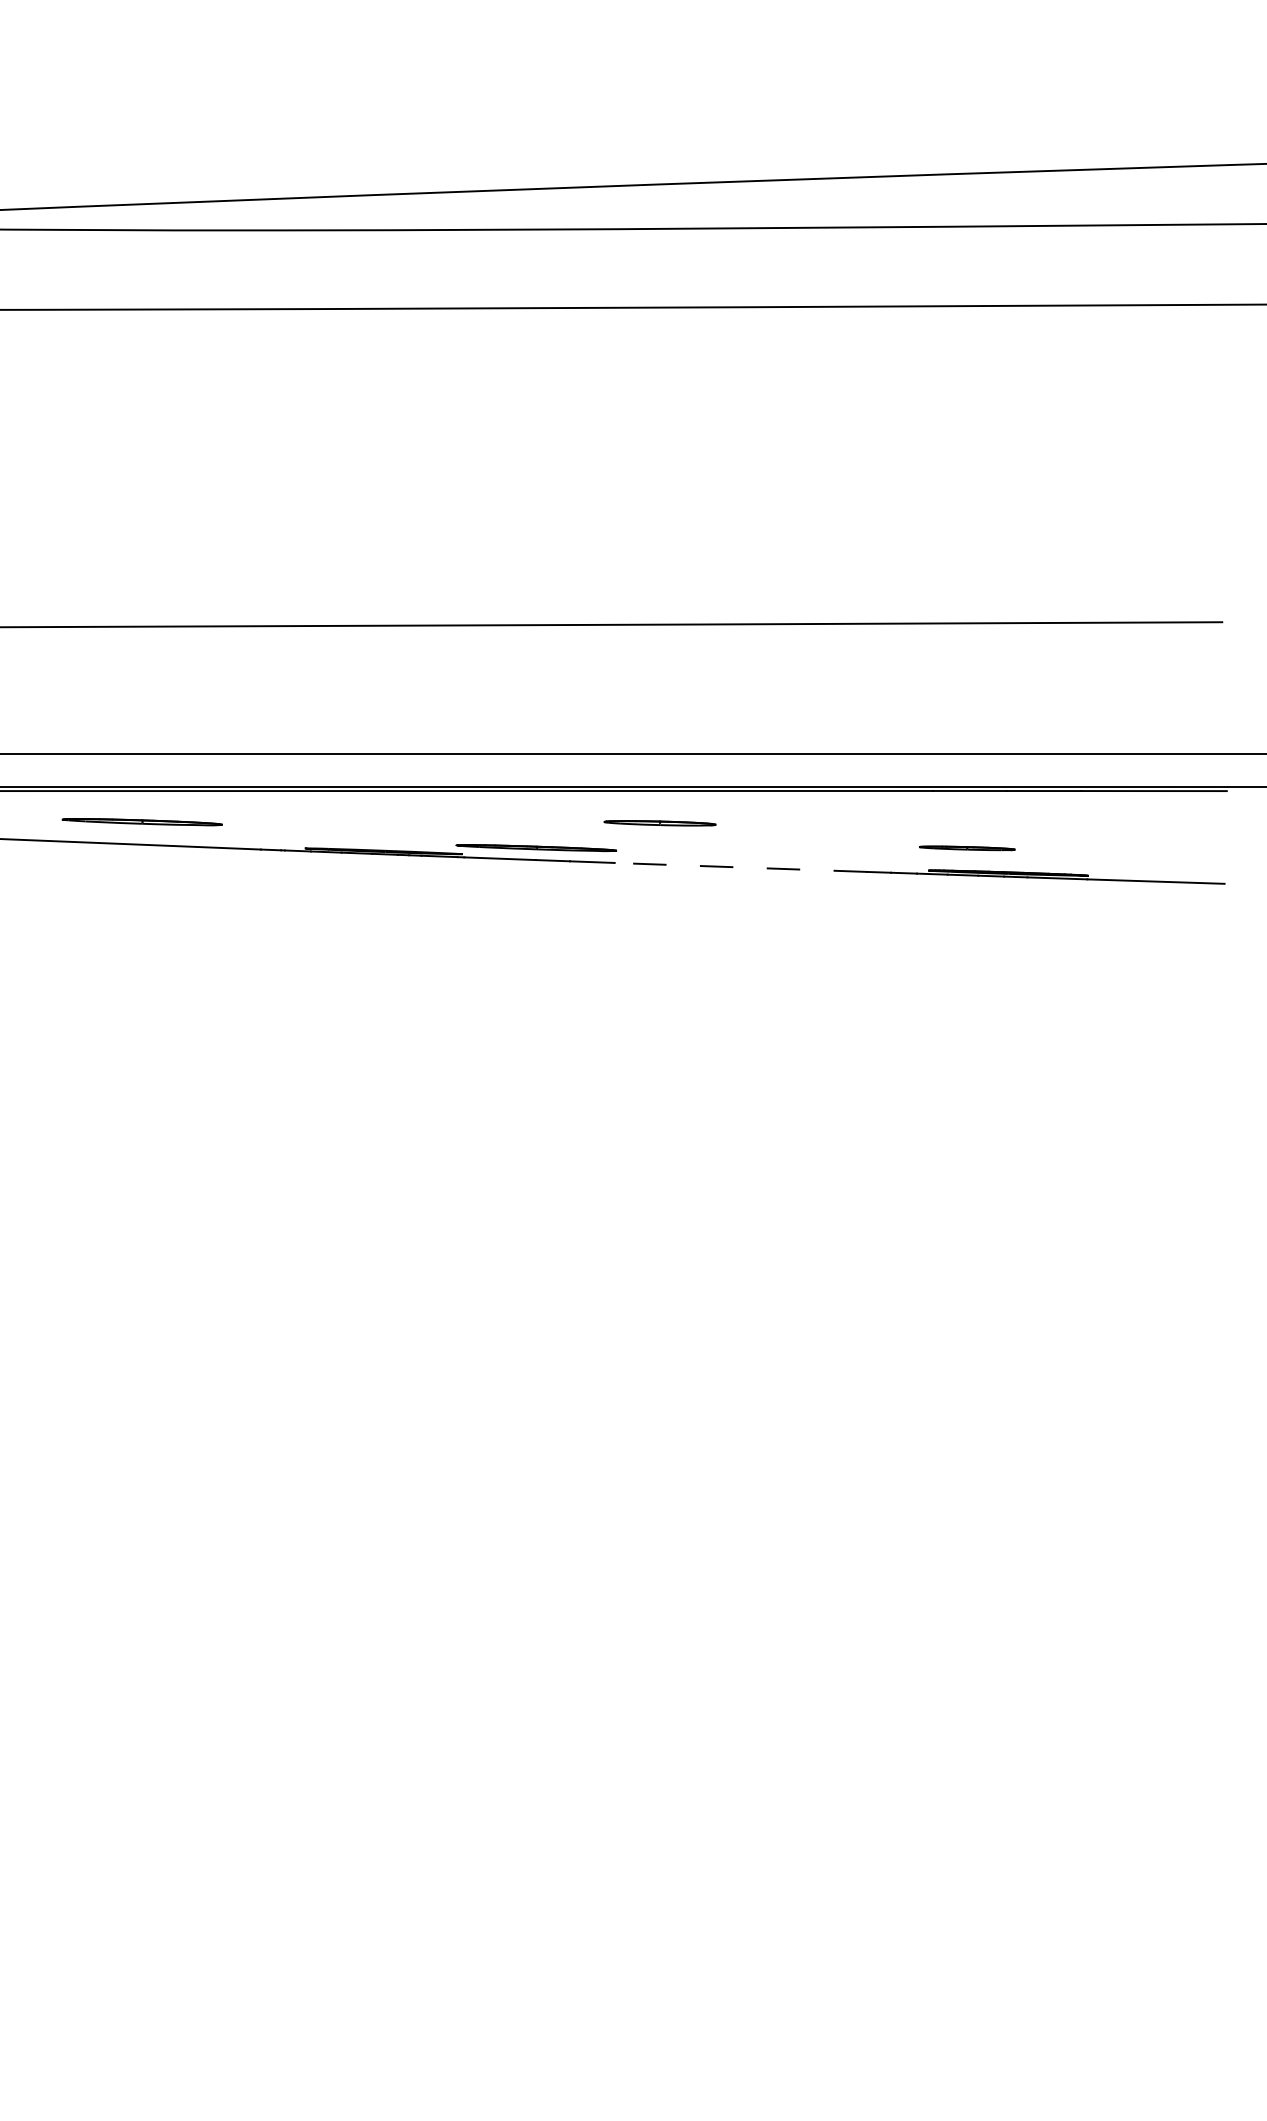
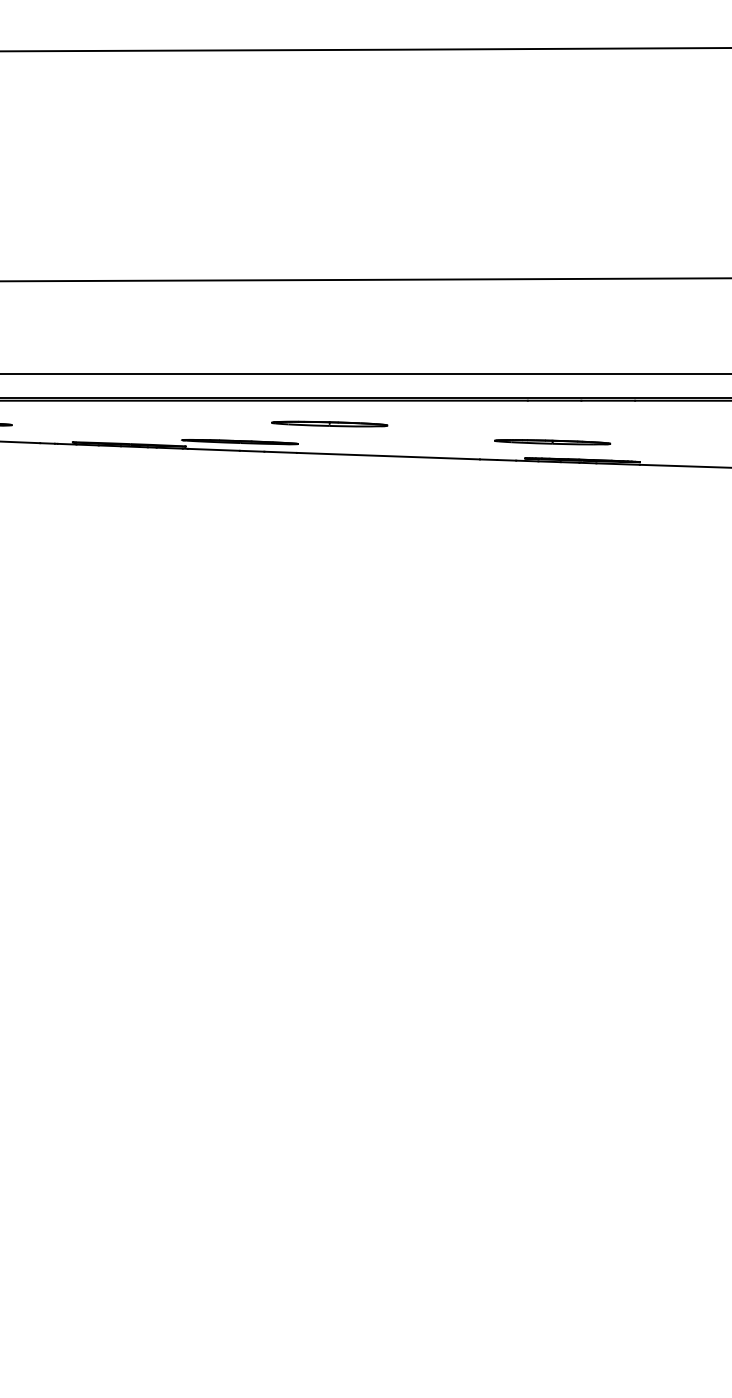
part: (660, 823) -> (330, 424), size x1.43
part: (967, 848) -> (552, 442), size x1.67
line: (740, 867) -> (388, 456), dashed -> solid

